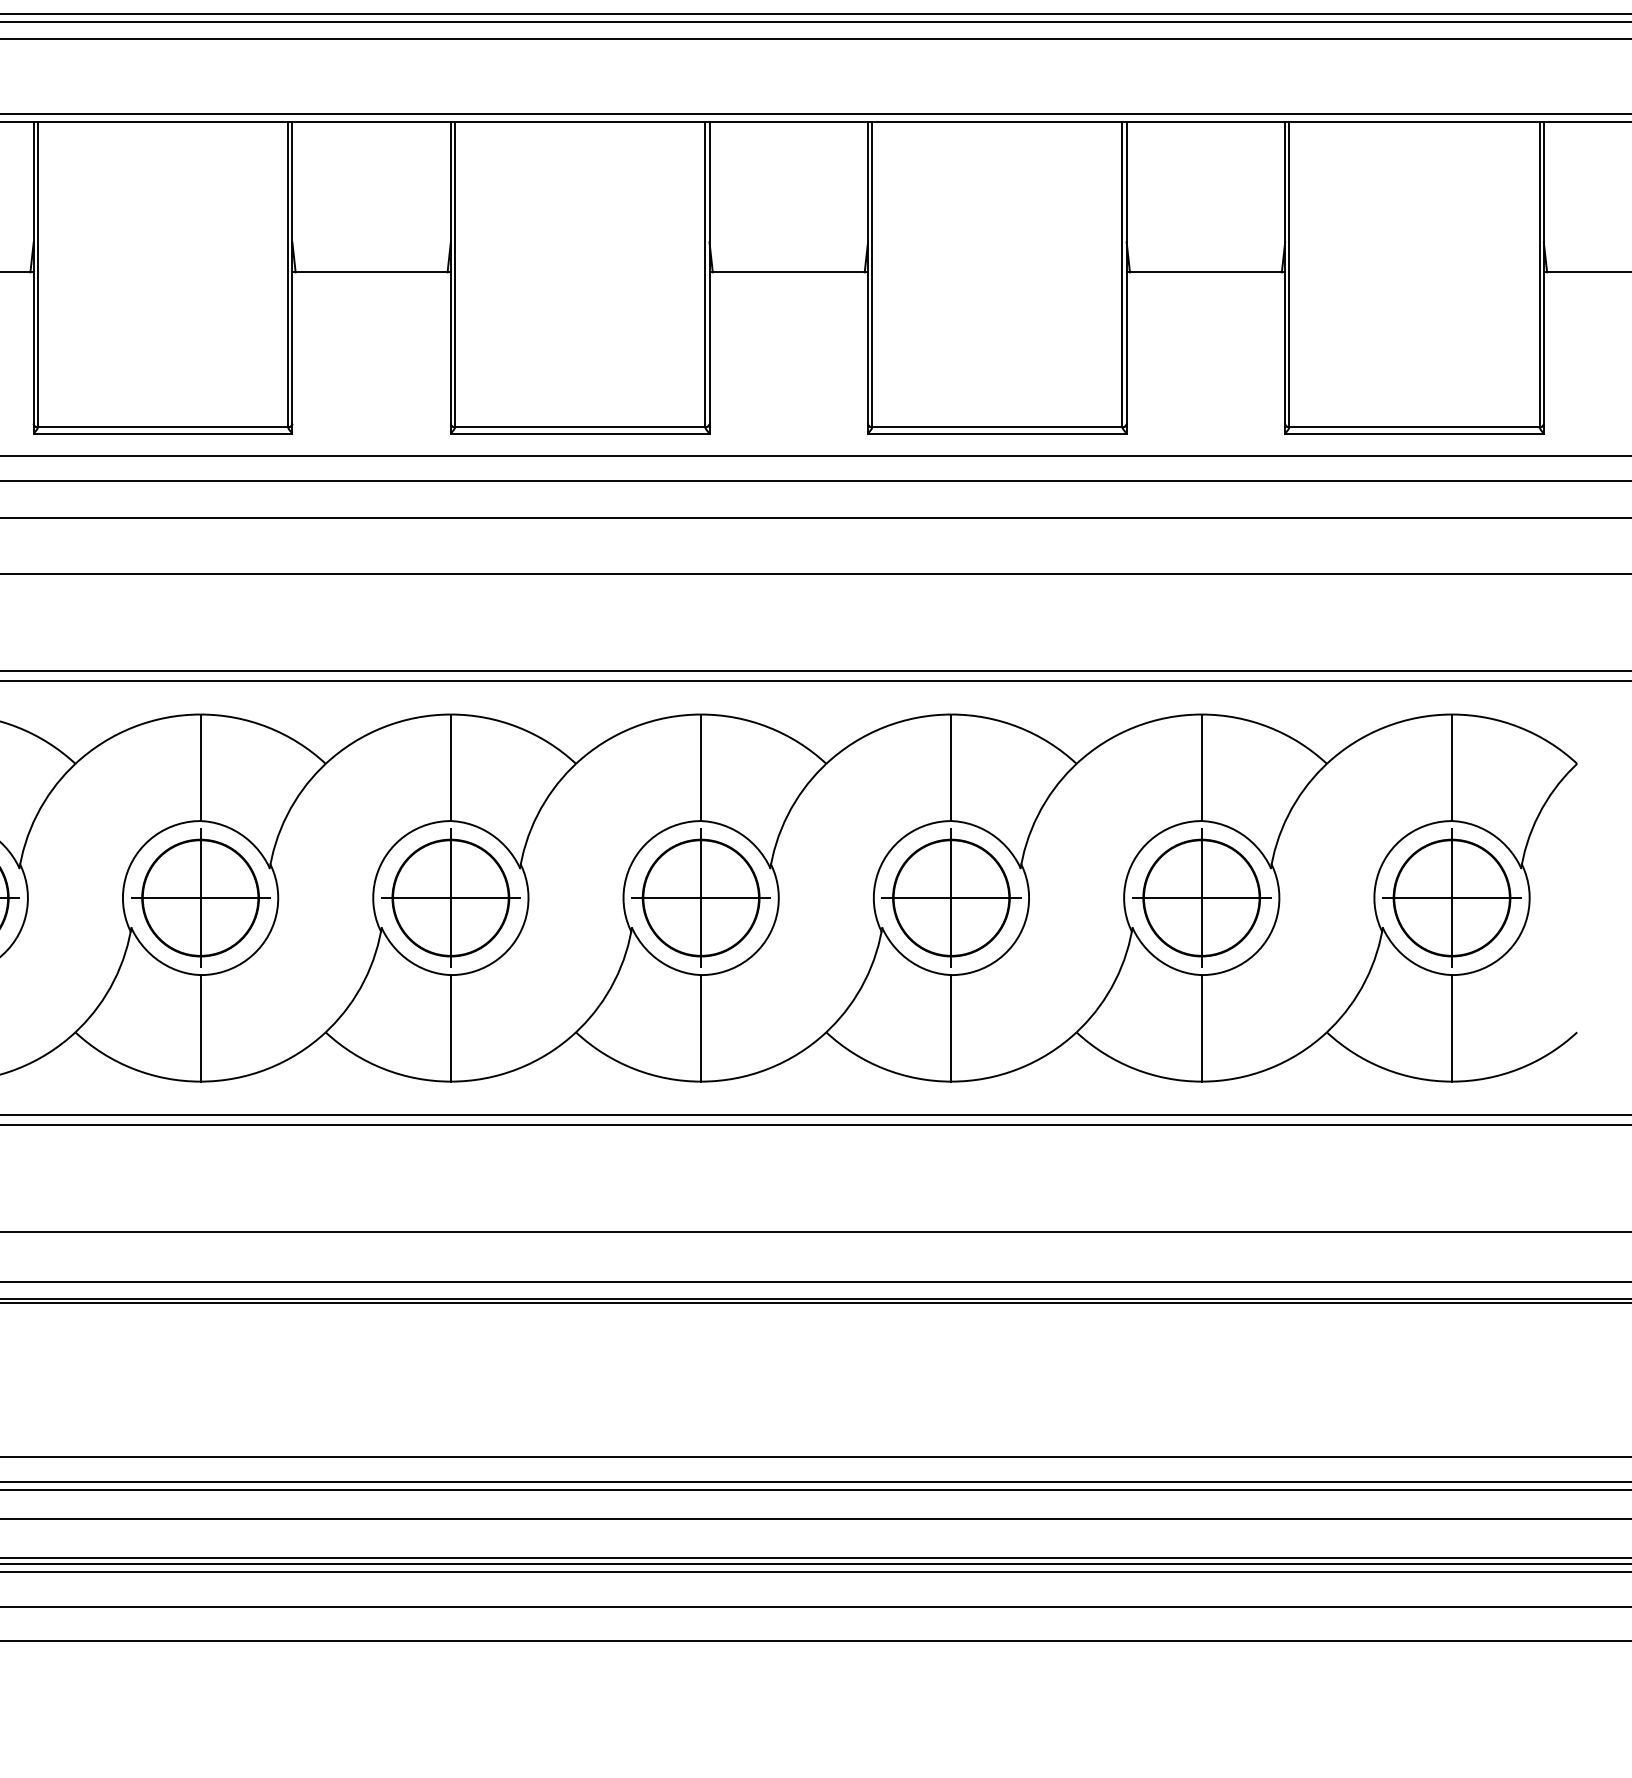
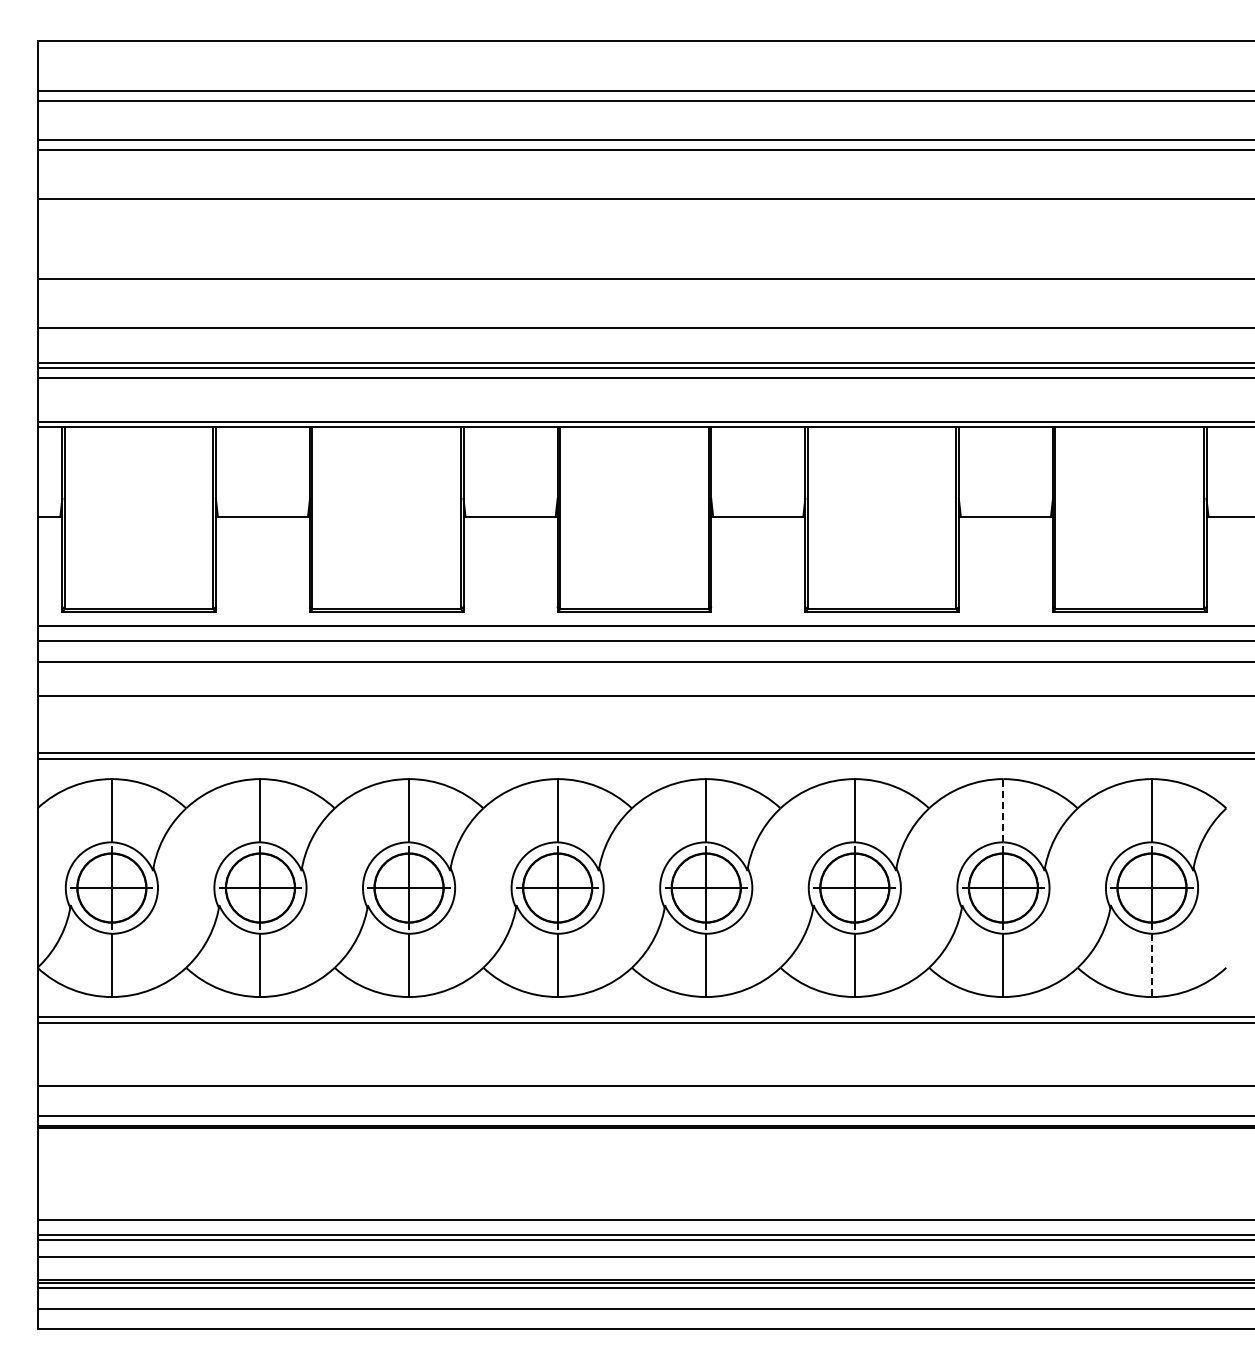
line: (1201, 767) -> (1003, 810), solid -> dashed
line: (1452, 1028) -> (1152, 965), solid -> dashed

